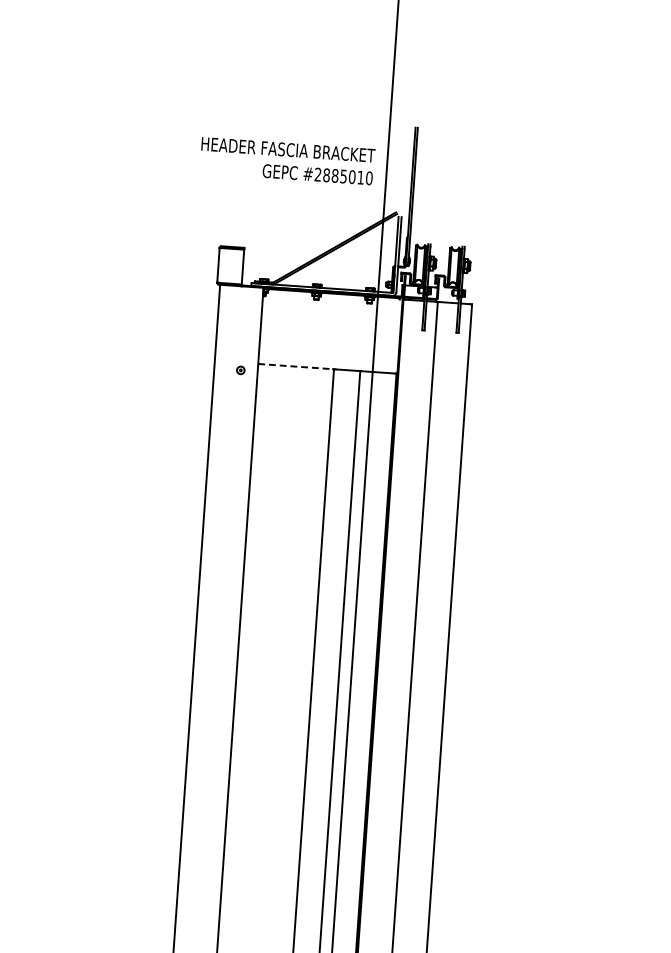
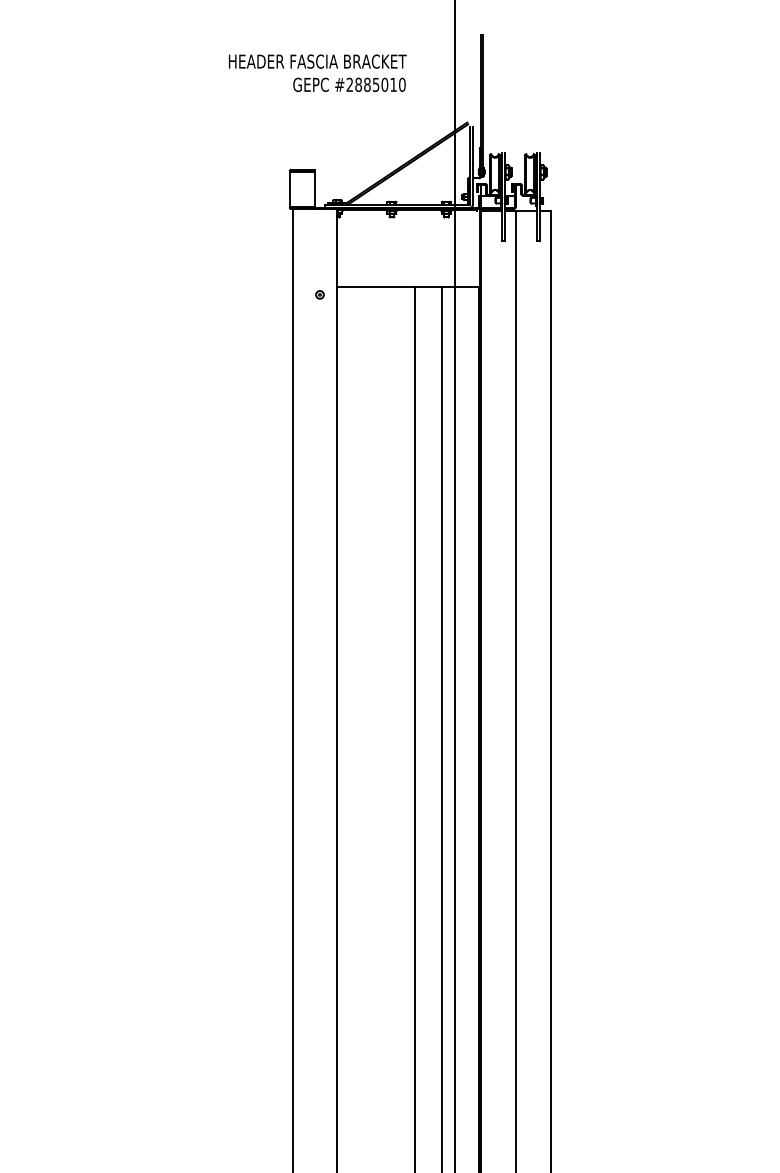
text: (287, 160) -> (317, 72), moved
line: (296, 367) -> (376, 287), dashed -> solid

